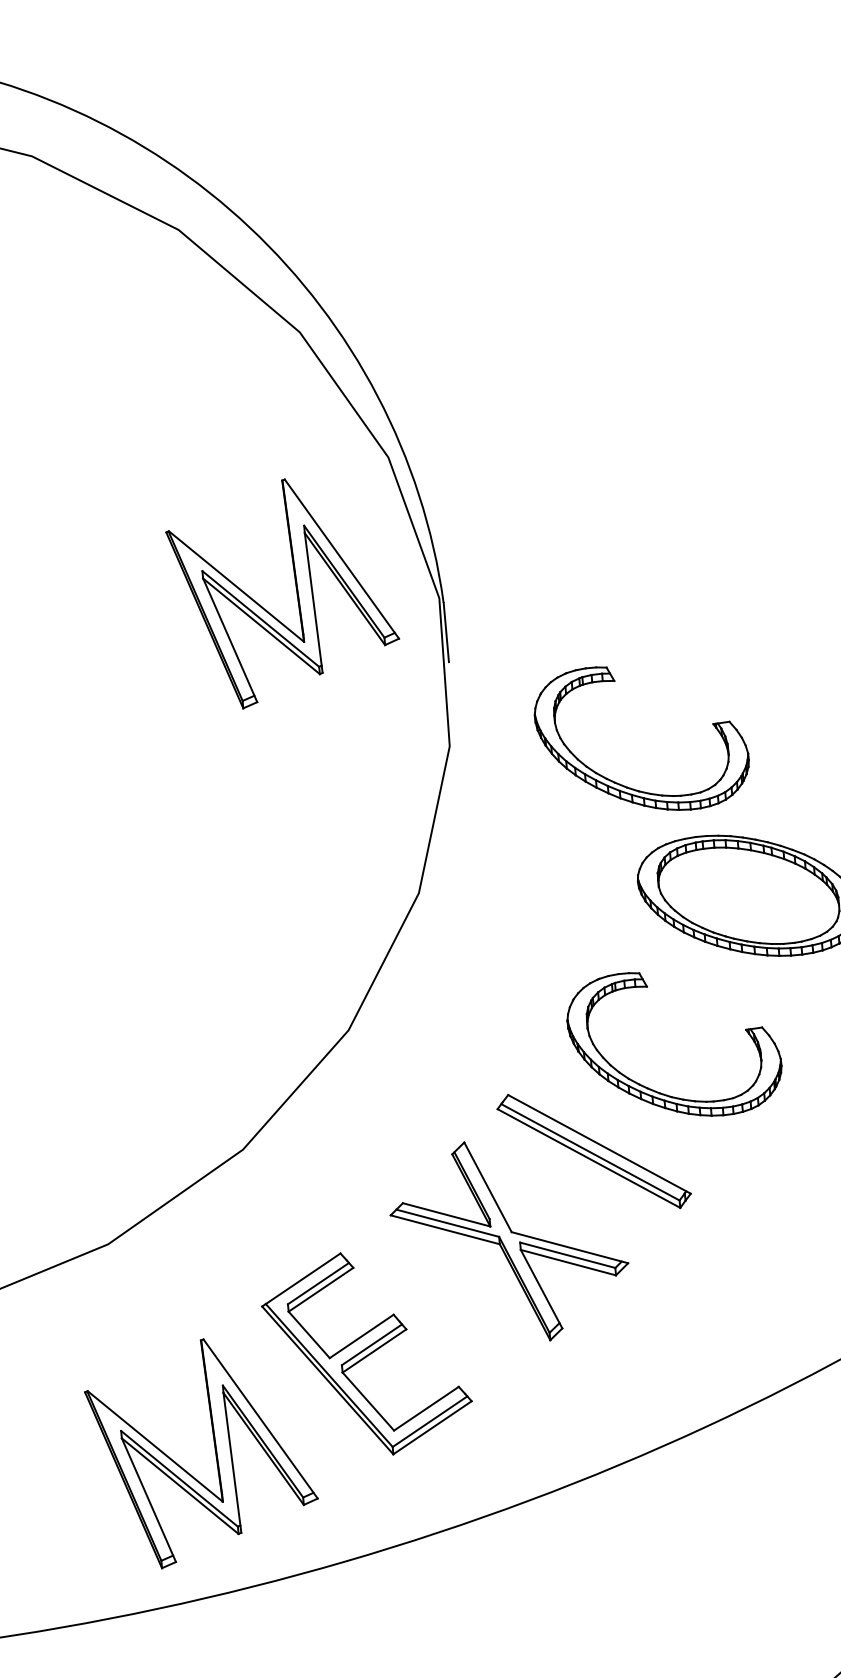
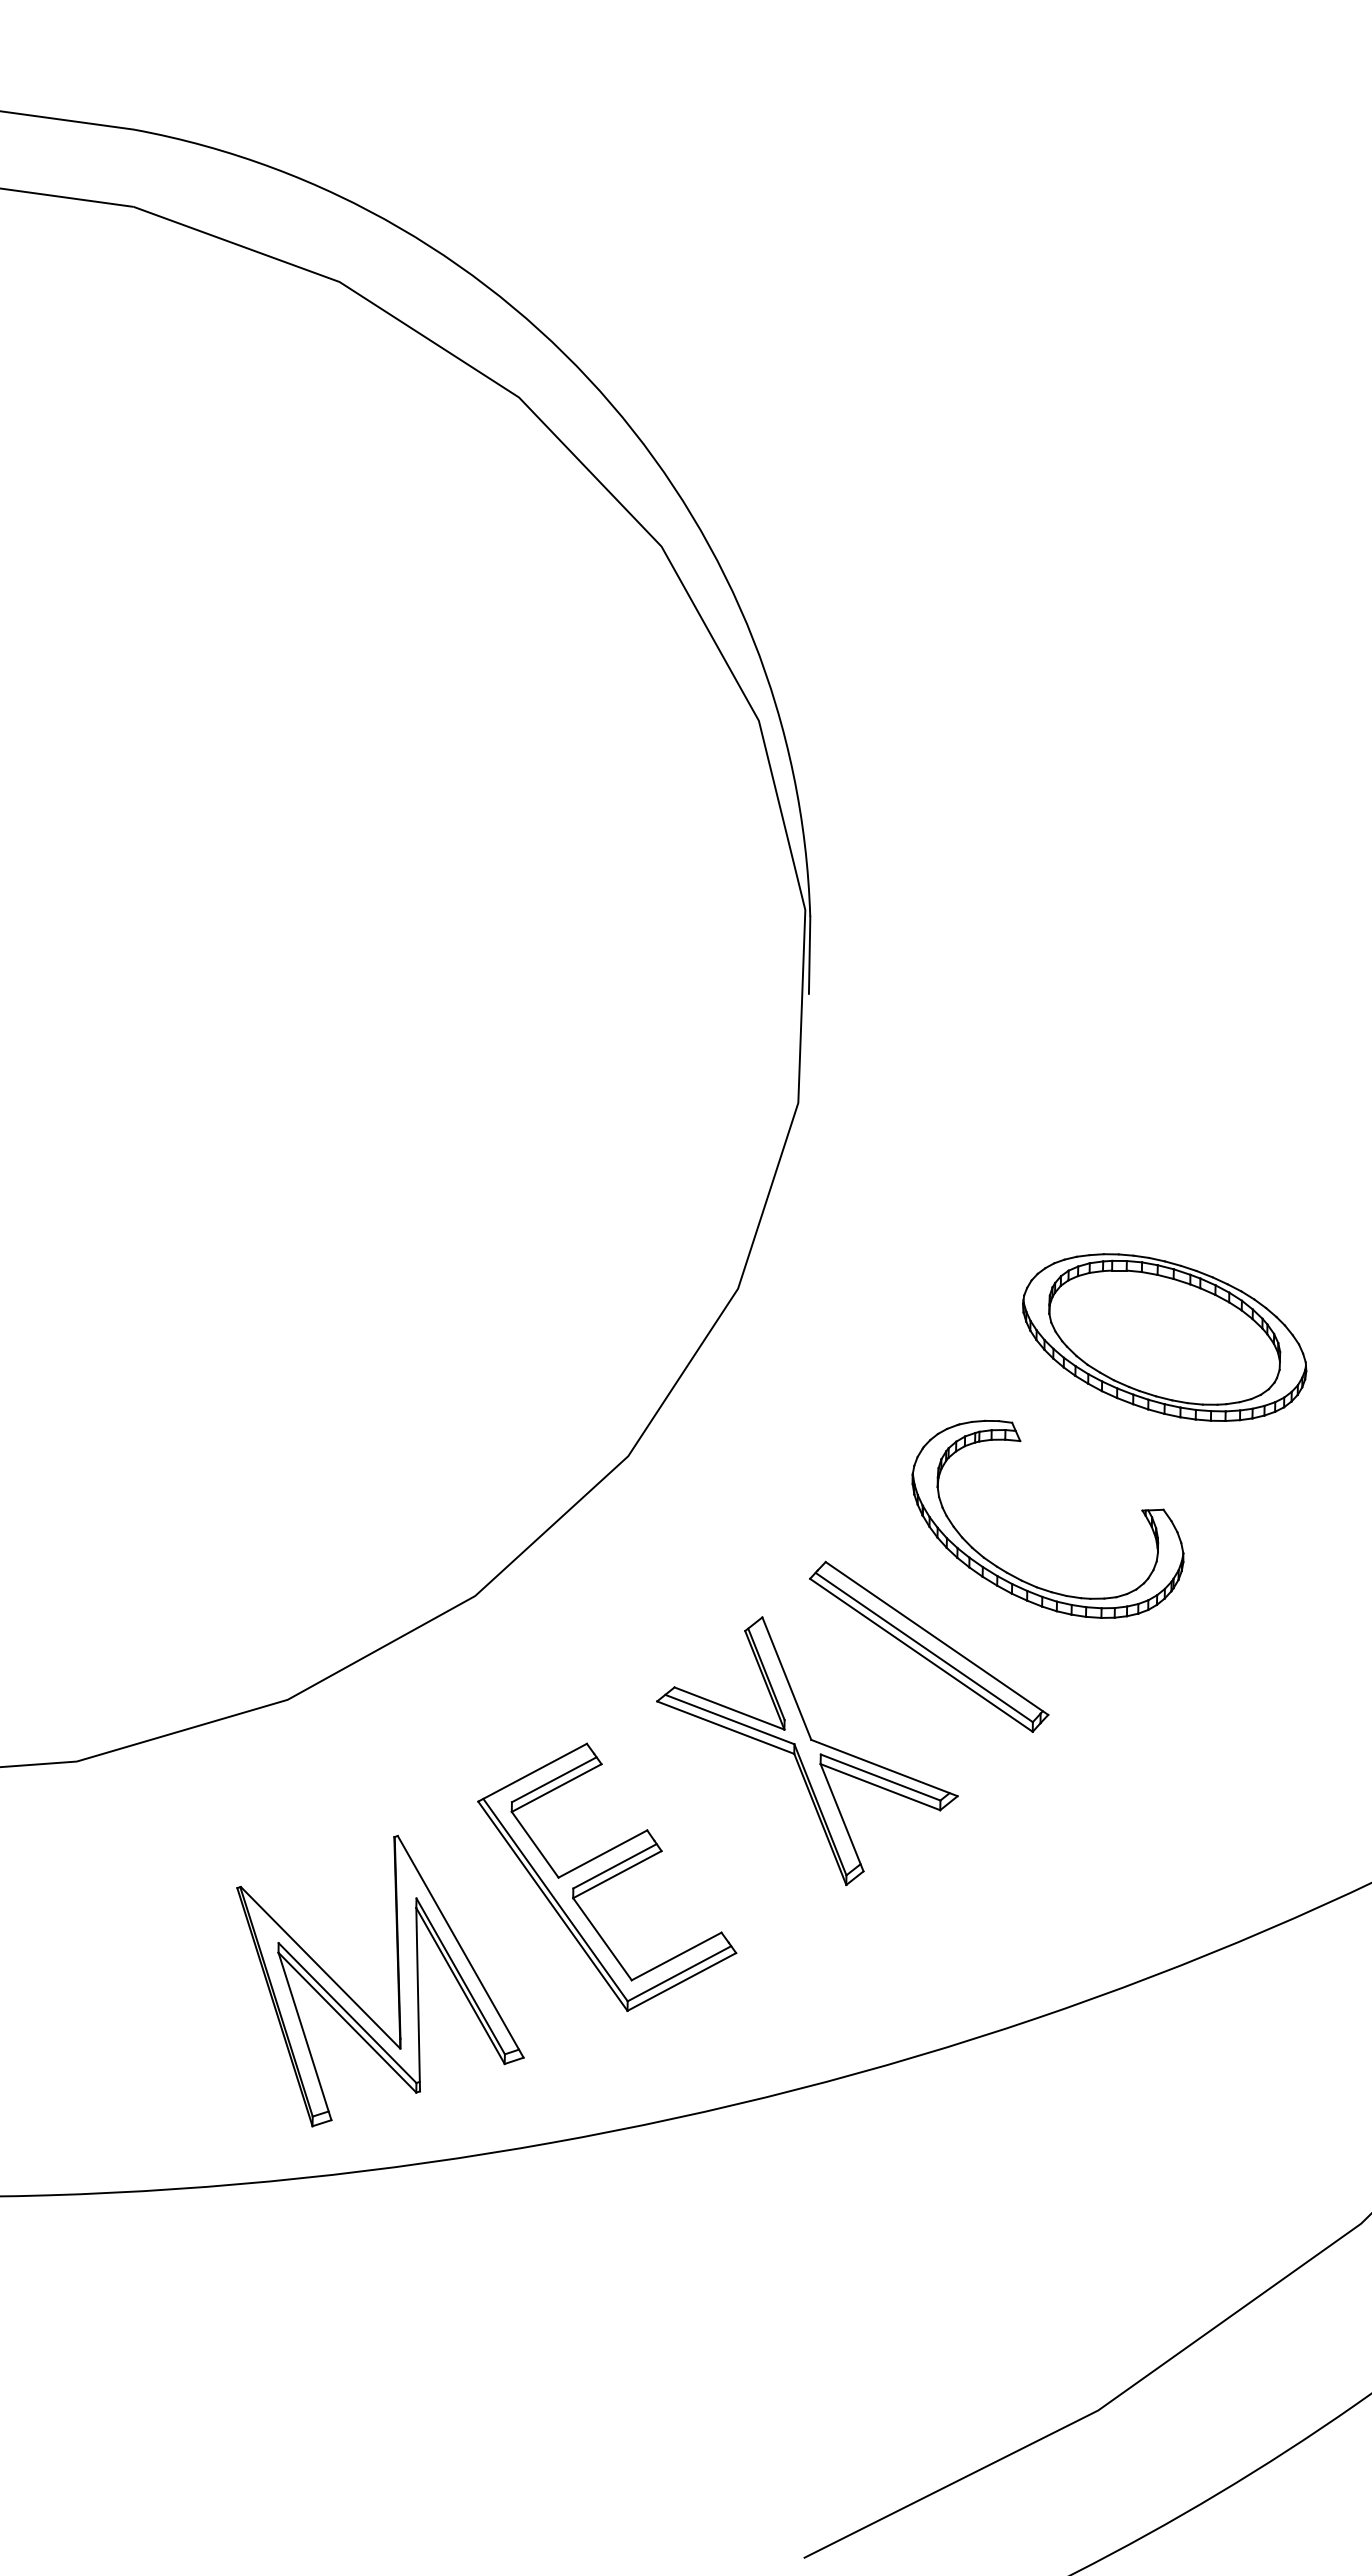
part: (296, 590) -> (621, 879), removed
part: (624, 785) -> (1018, 1177), removed

